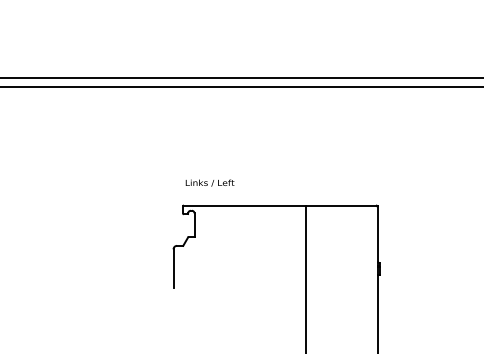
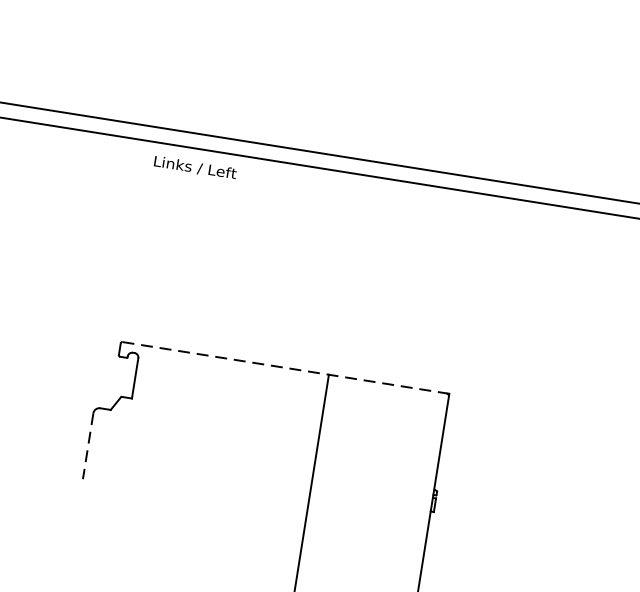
text: (209, 182) -> (194, 166), moved
line: (280, 205) -> (285, 367), solid -> dashed
line: (173, 268) -> (88, 445), solid -> dashed

